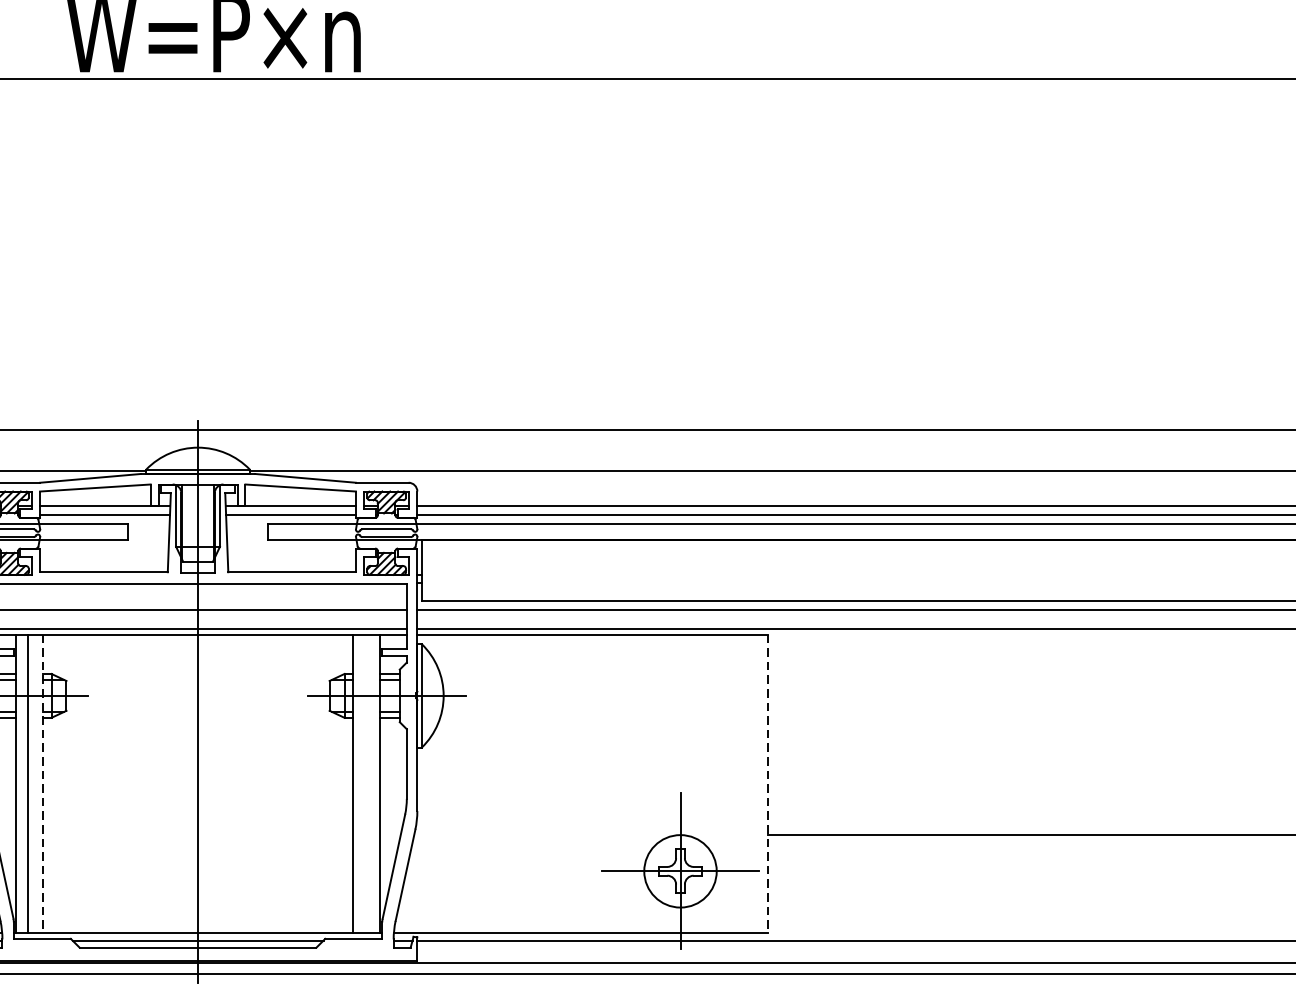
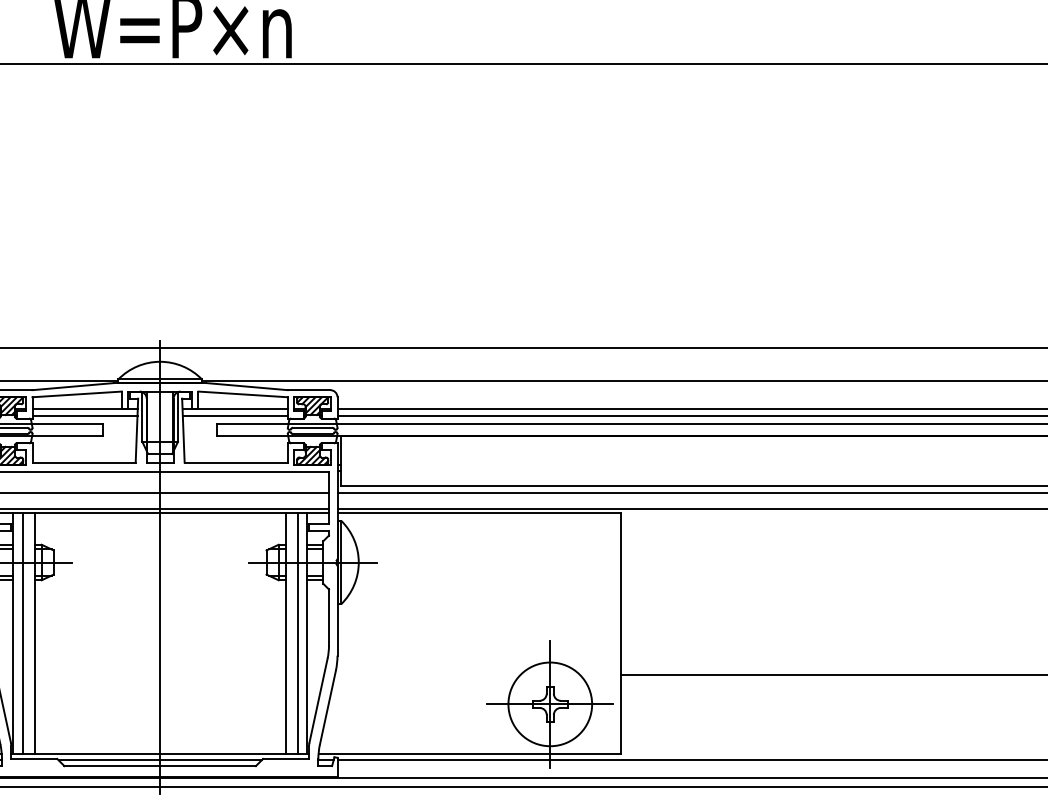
line: (42, 783) -> (34, 633), dashed -> solid
line: (367, 783) -> (297, 633), added
line: (768, 783) -> (621, 633), dashed -> solid
circle: (680, 871) -> (550, 704), size x1.43

